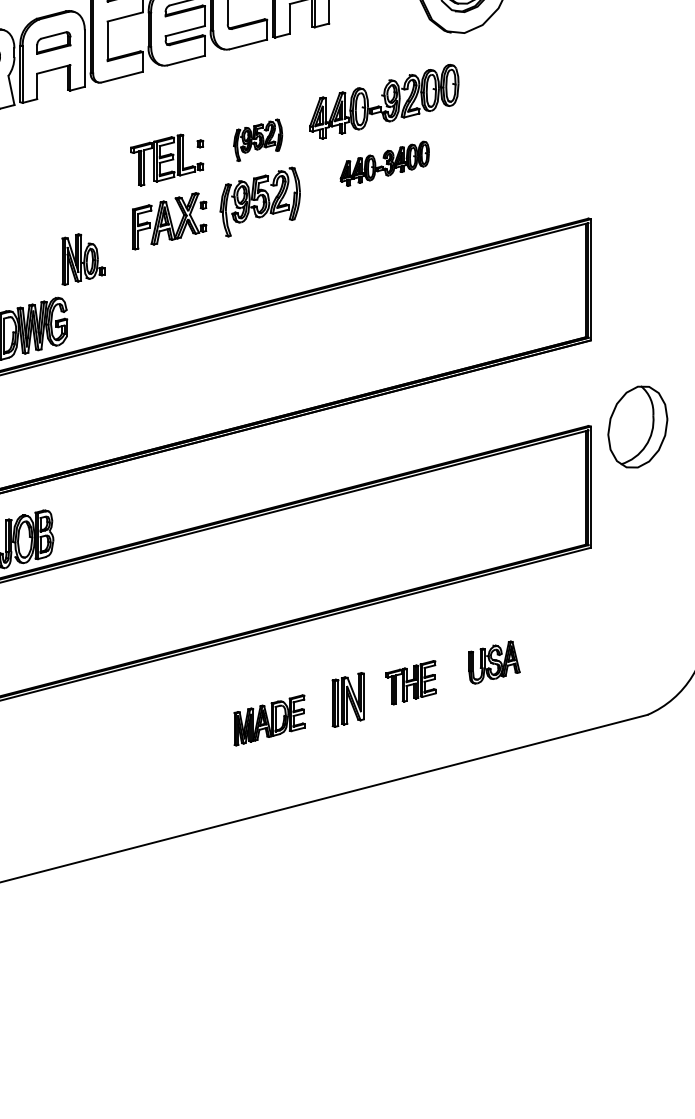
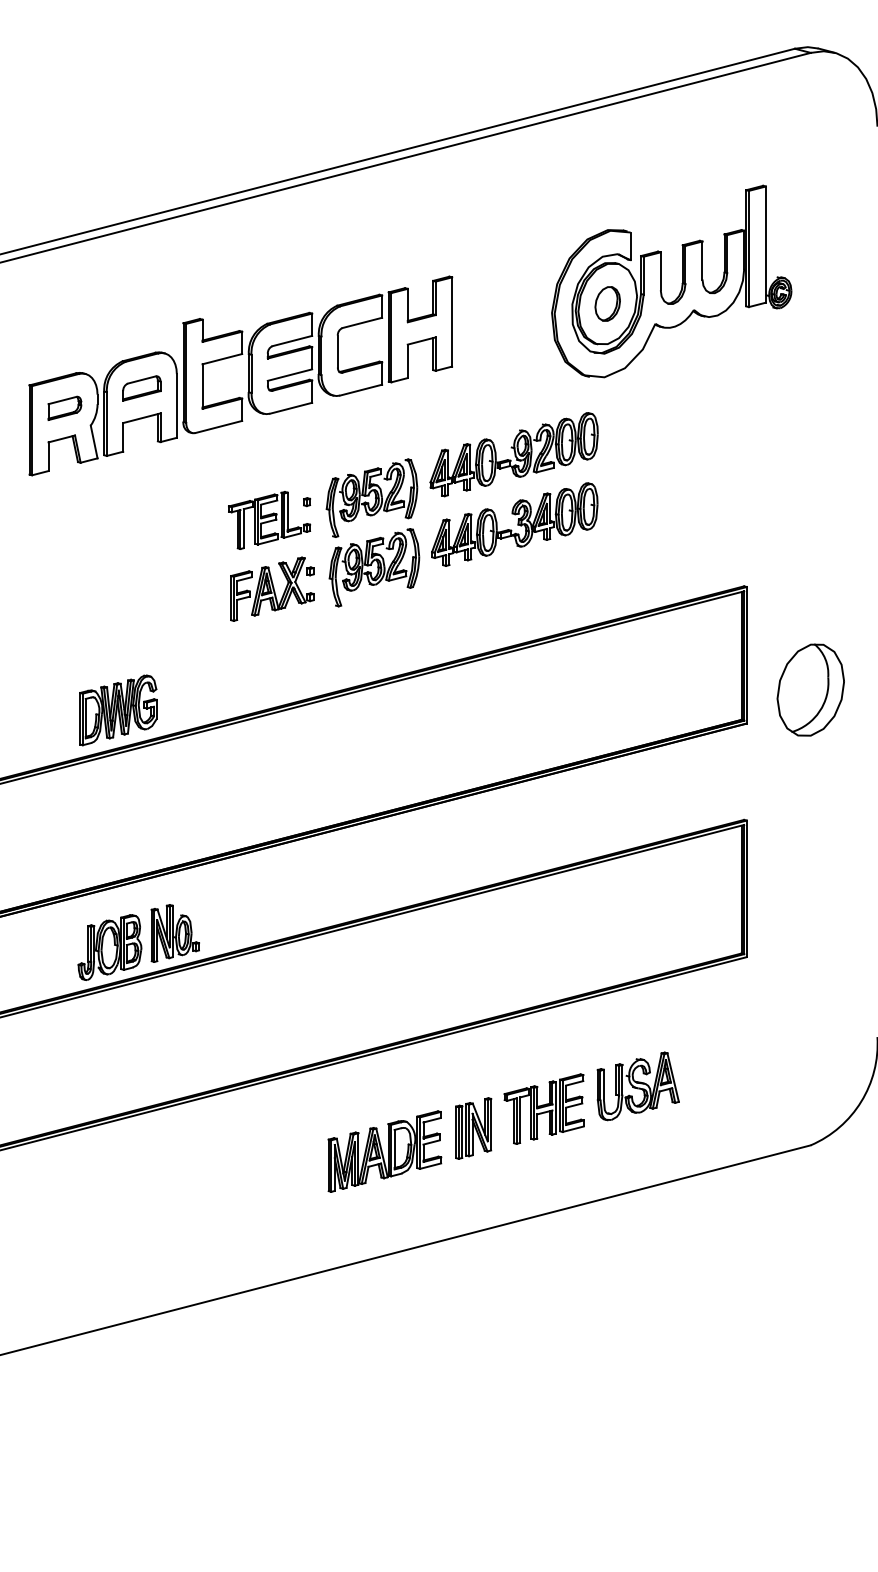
part: (257, 139) -> (371, 497), size x1.67
part: (384, 163) -> (514, 524), size x1.67
part: (82, 259) -> (174, 933), moved
part: (637, 426) -> (810, 689), moved
part: (493, 662) -> (637, 1086), size x1.43
part: (410, 682) -> (543, 1108), size x1.43
part: (269, 720) -> (384, 1151), size x1.43

